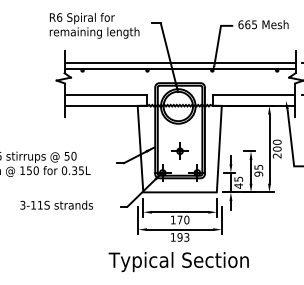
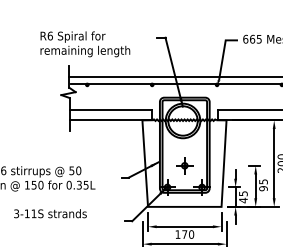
text: (94, 25) -> (85, 44), moved
text: (56, 204) -> (50, 213), moved

